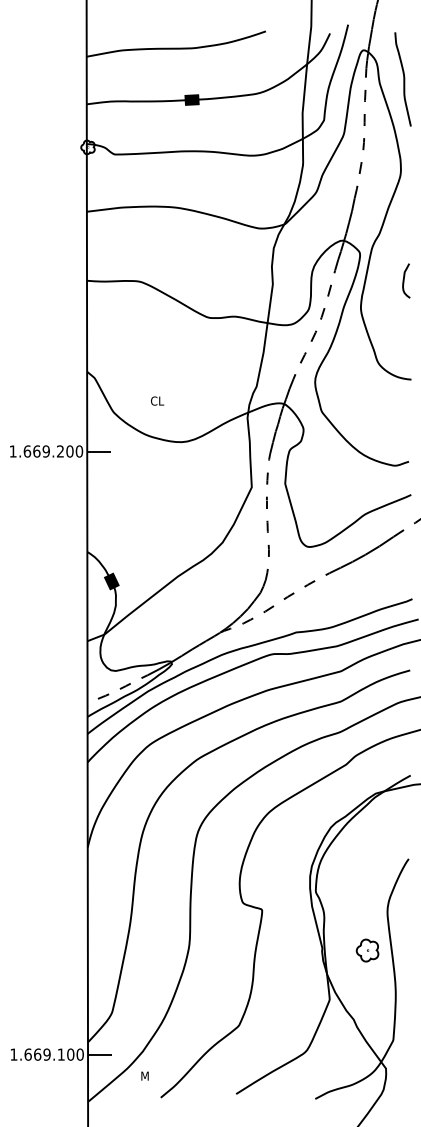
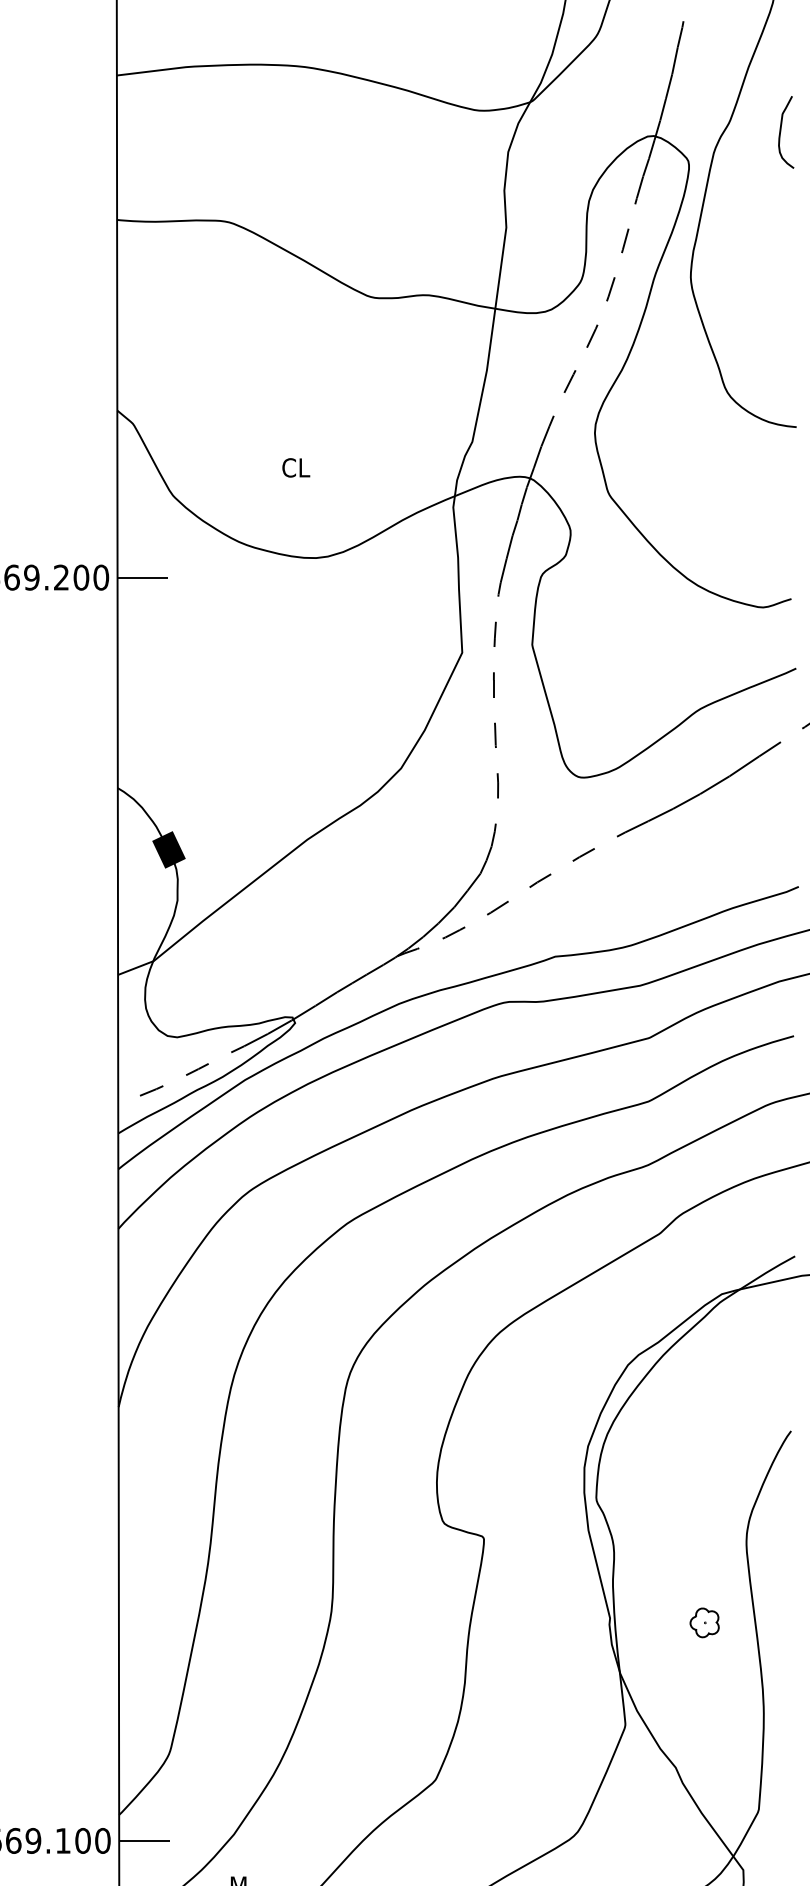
curve: (404, 280) -> (782, 131), moved
text: (157, 400) -> (296, 466), moved
part: (367, 950) -> (704, 1622), size x0.62

